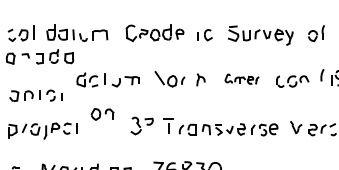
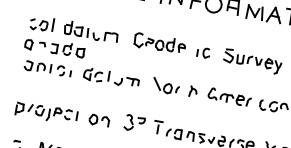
part: (241, 78) -> (229, 96), size x1.43
part: (35, 95) -> (47, 68), moved
part: (102, 114) -> (99, 120), moved

